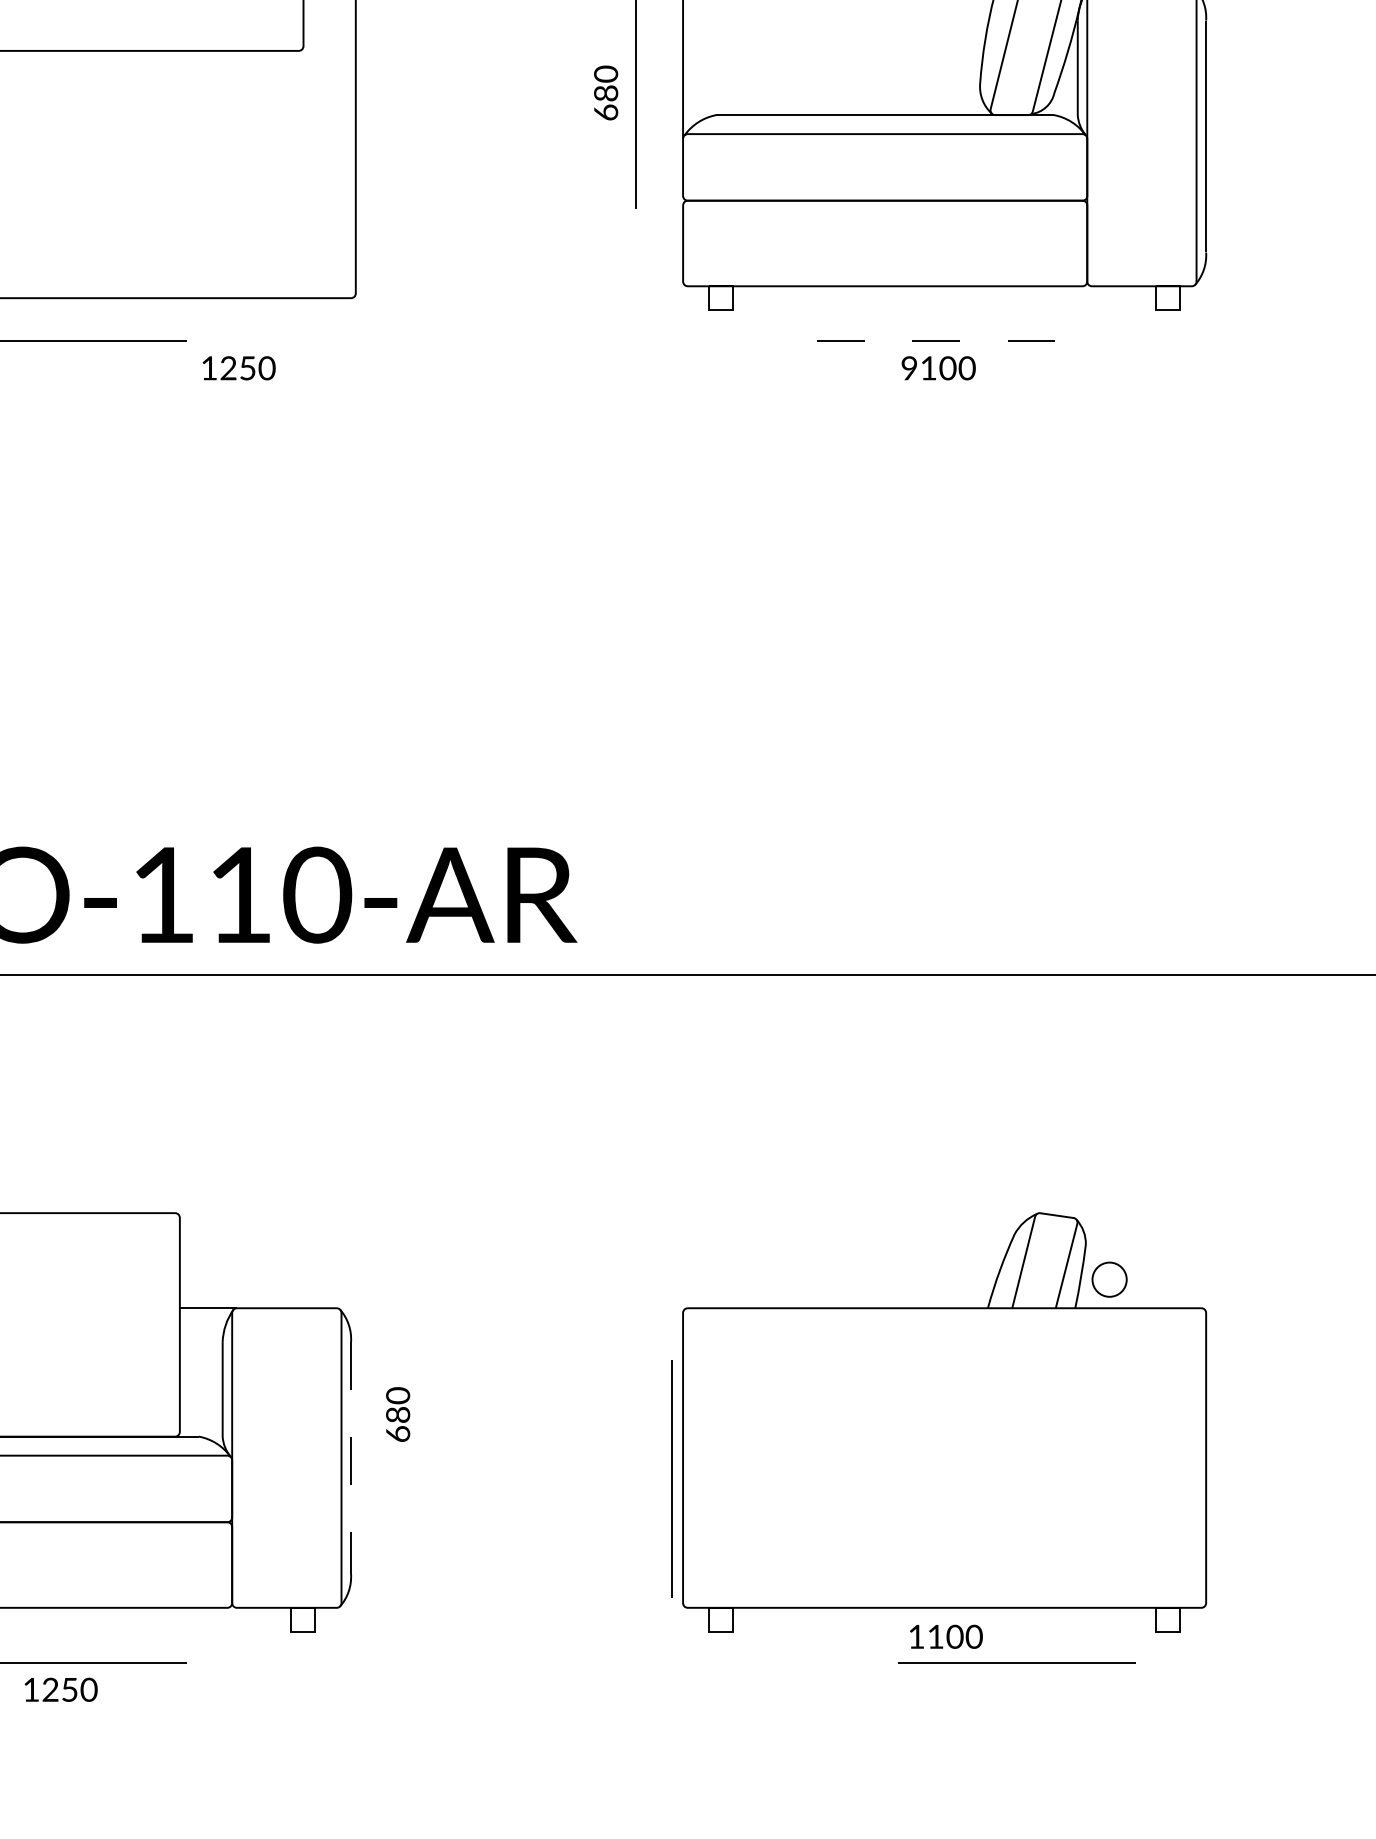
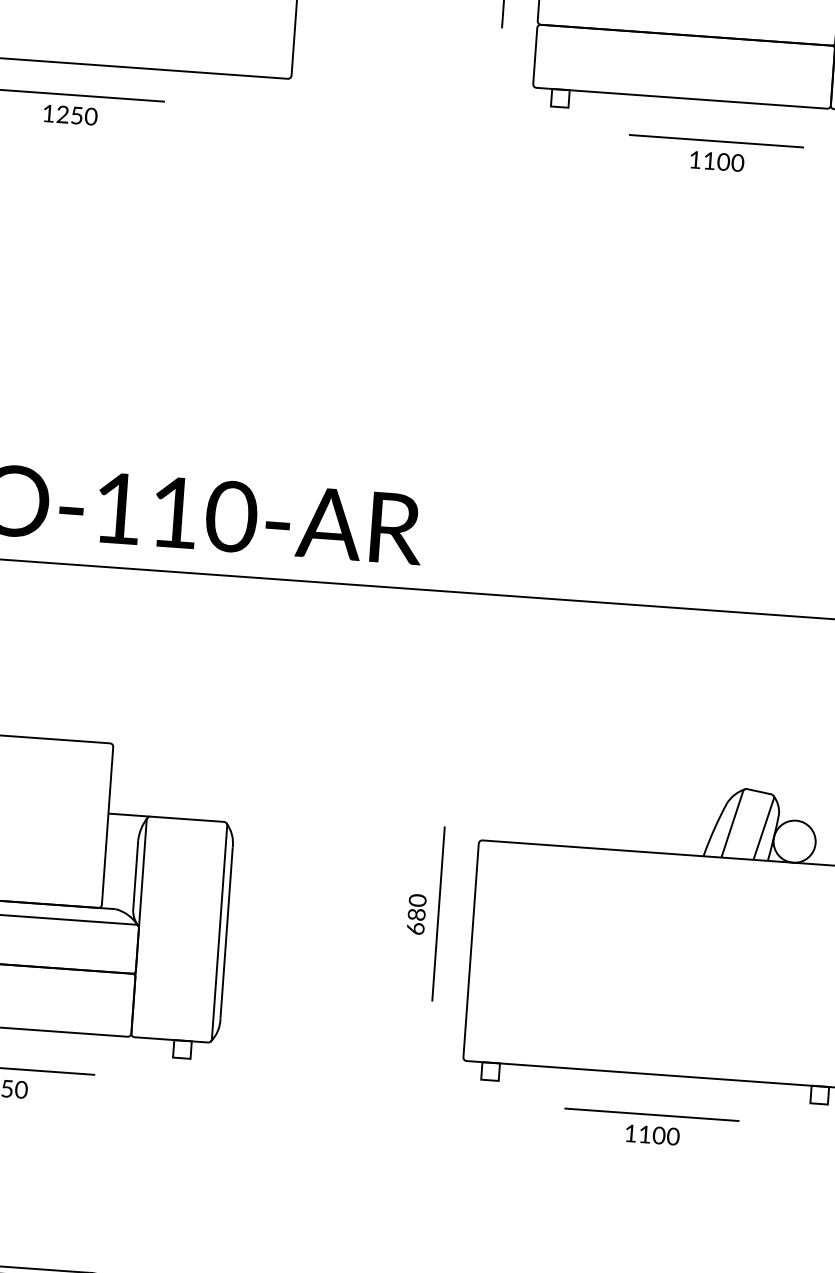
line: (936, 340) -> (716, 140), dashed -> solid
text: (238, 368) -> (70, 115), moved
text: (908, 368) -> (694, 160), 9100 -> 1100
circle: (1109, 1279) -> (794, 841), size x1.67
text: (398, 1414) -> (417, 914), moved
line: (351, 1458) -> (226, 933), dashed -> solid
line: (671, 1478) -> (438, 913), moved
text: (946, 1636) -> (652, 1134), moved
line: (1016, 1662) -> (651, 1114), moved

